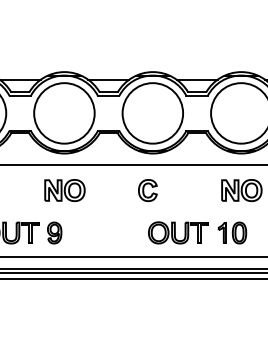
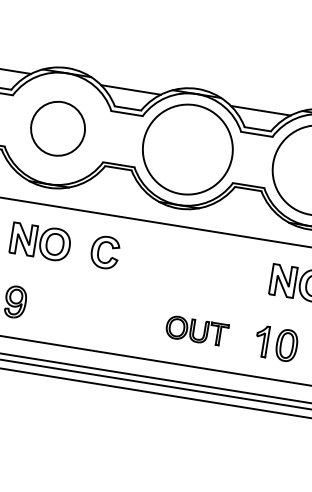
circle: (64, 113) -> (58, 128), size x0.6
part: (147, 190) -> (104, 252), moved
part: (178, 232) -> (197, 330), size x0.7

